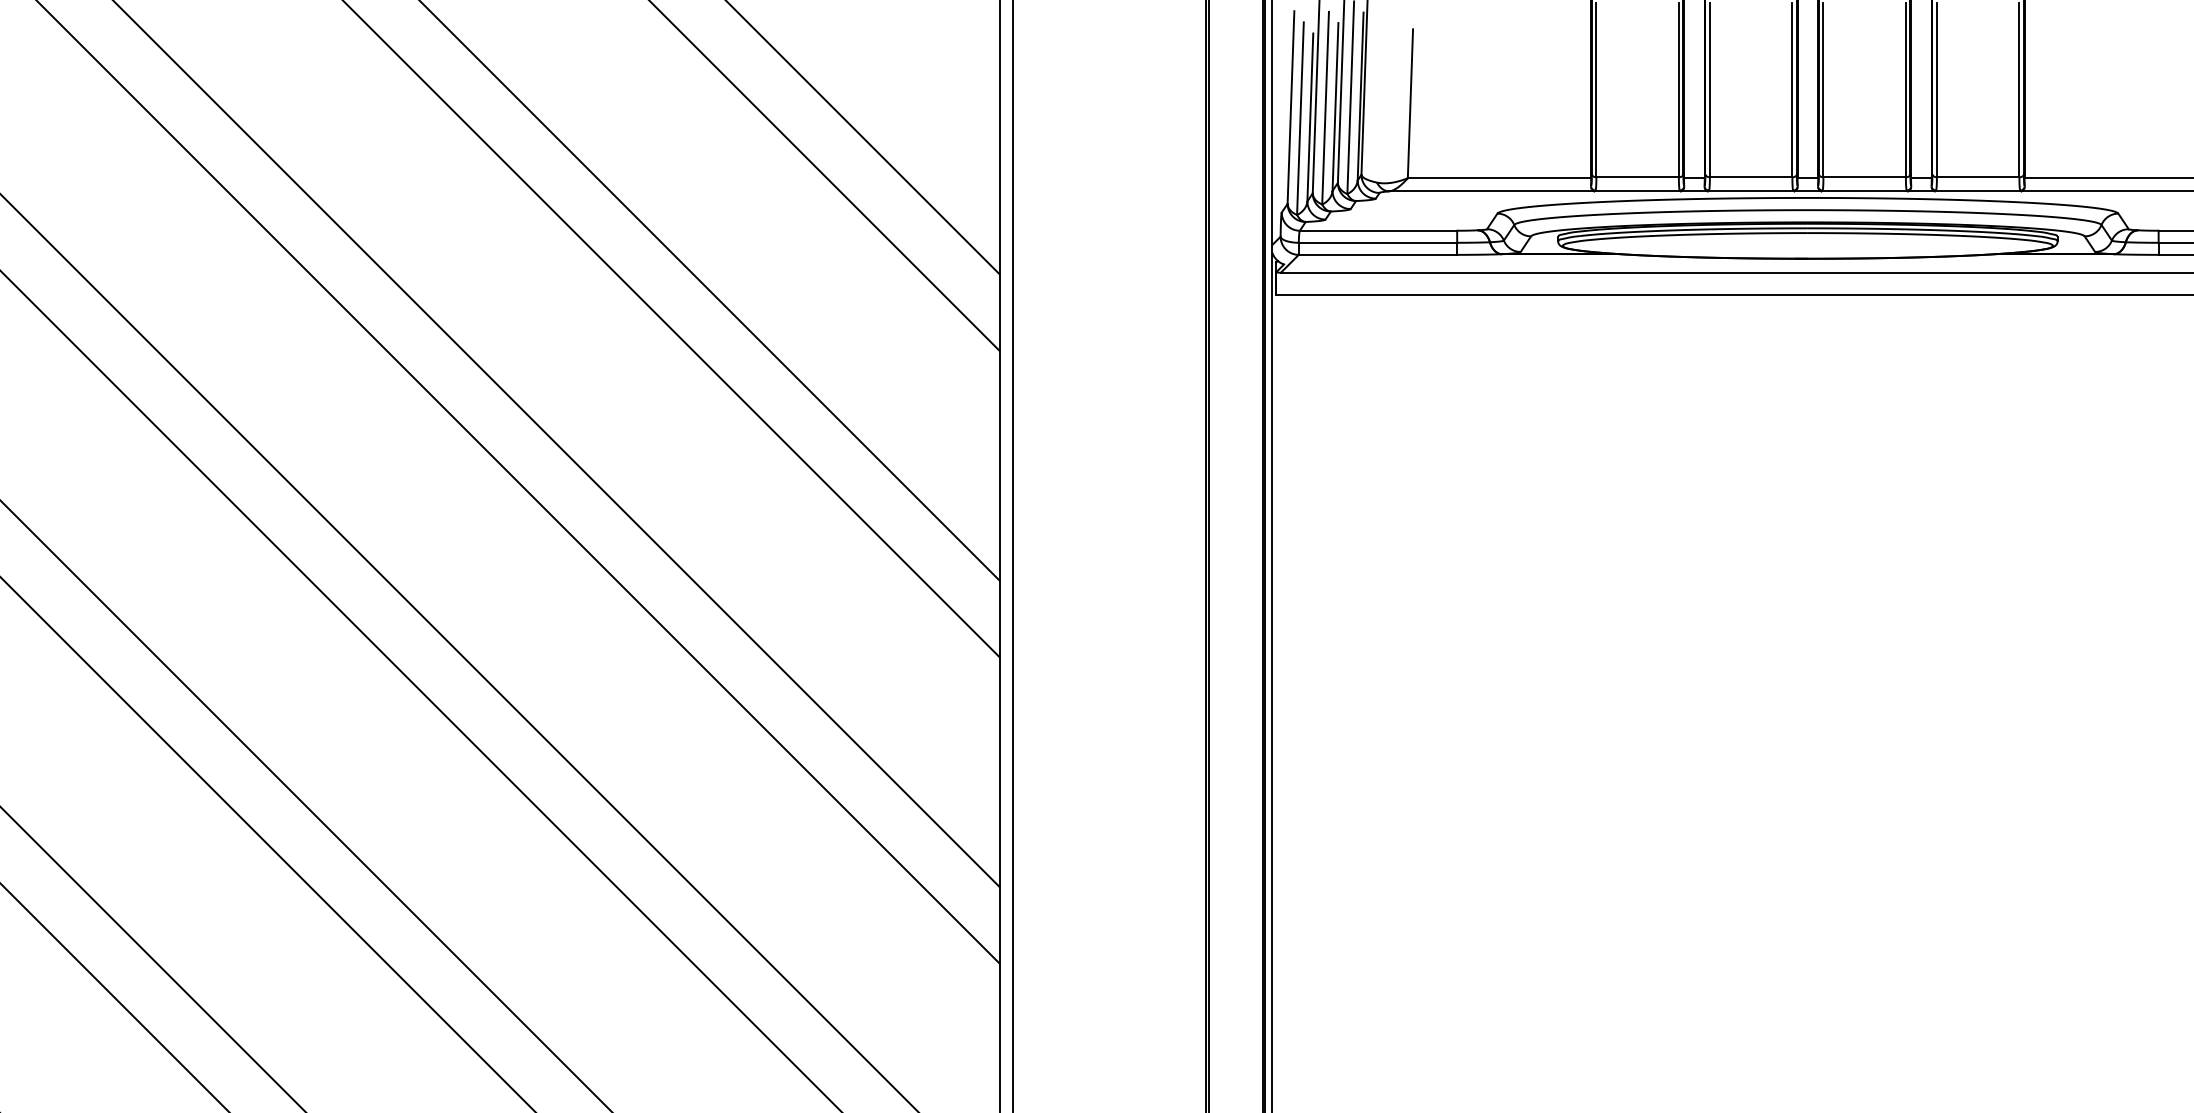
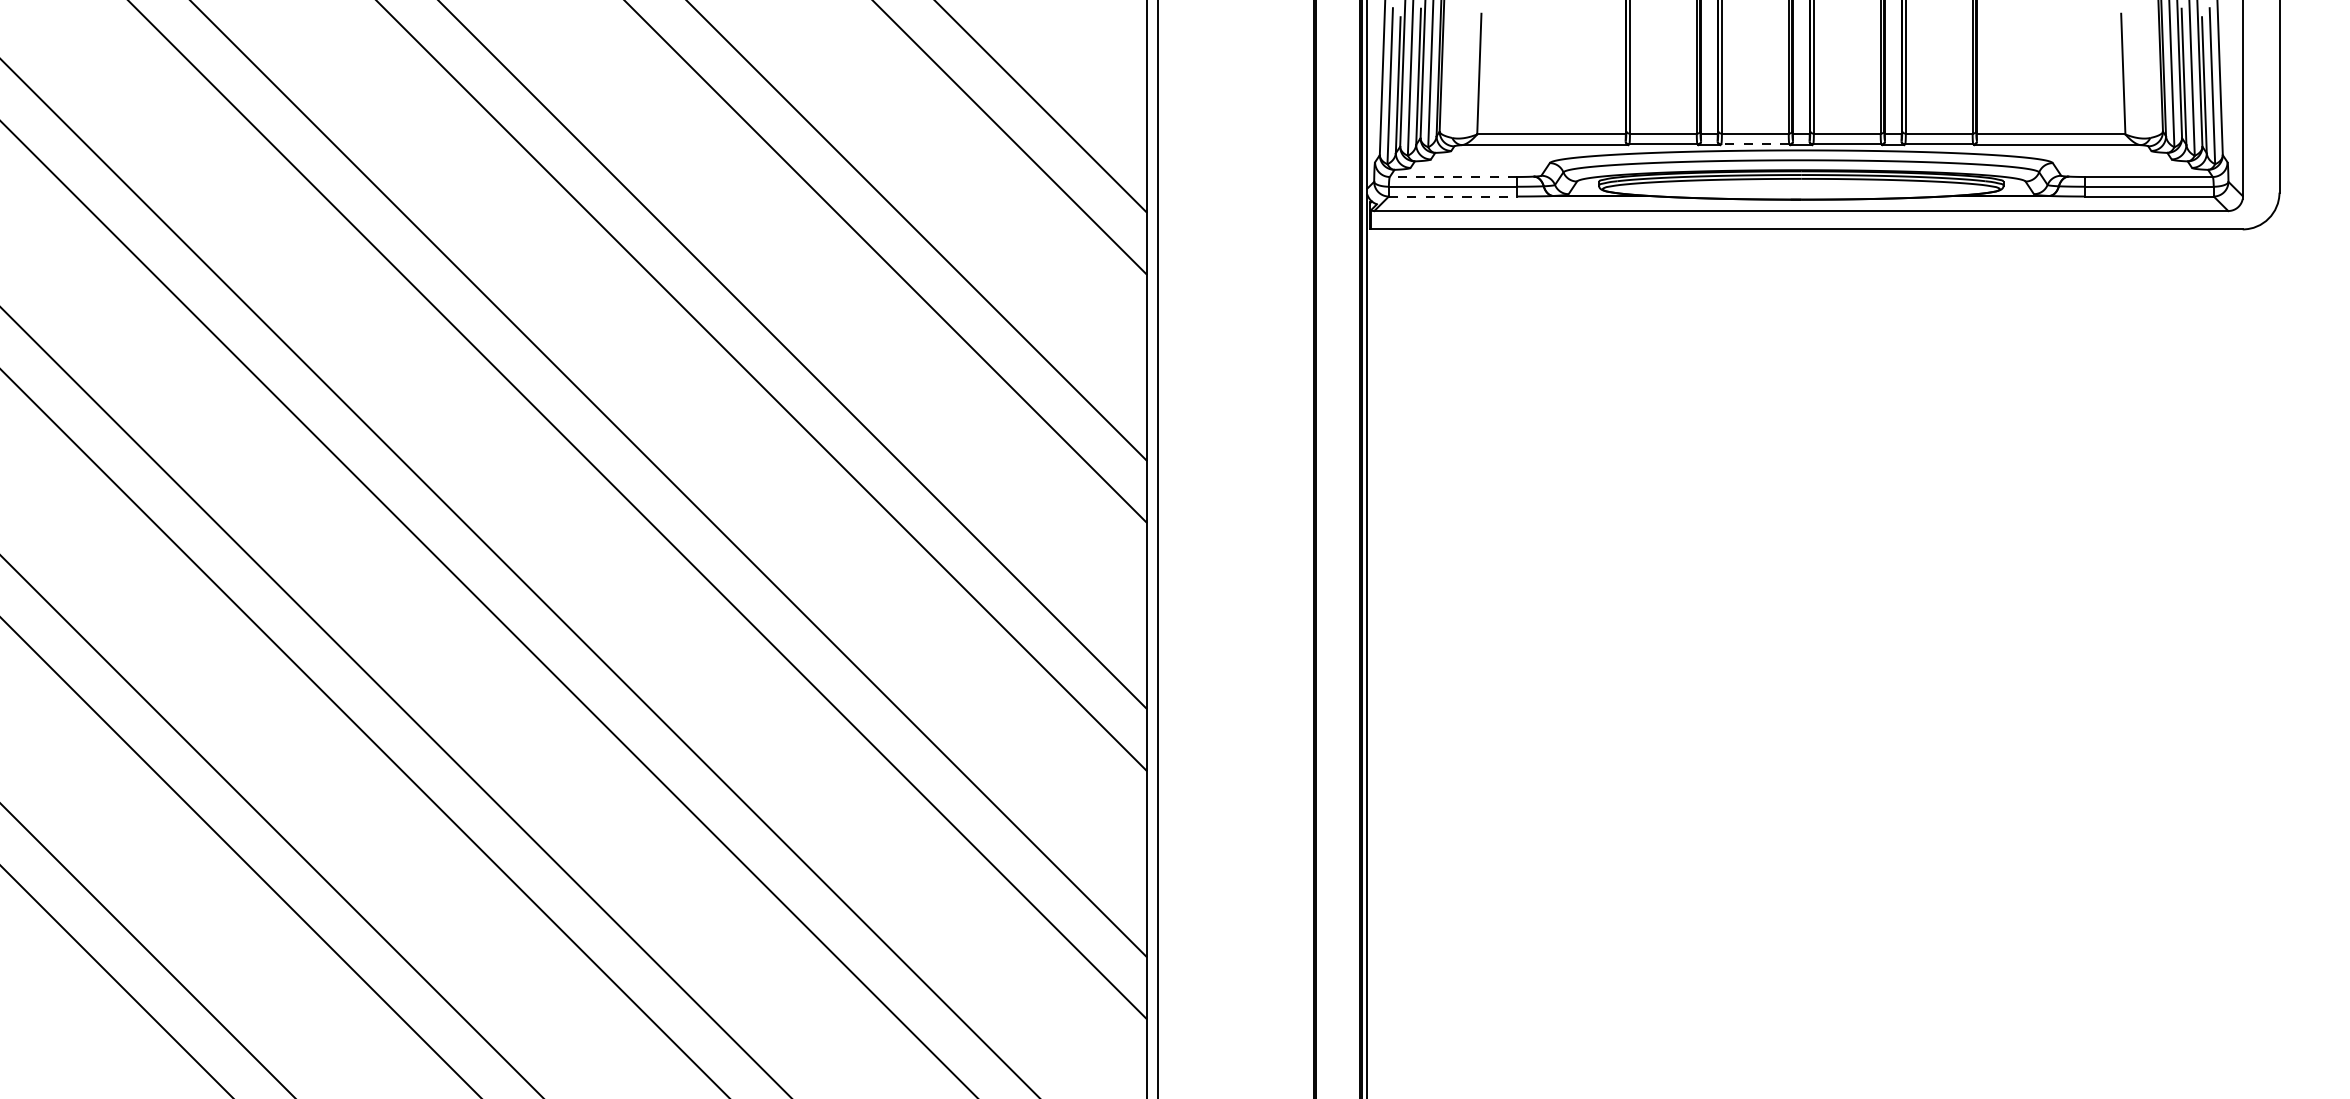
line: (1750, 190) -> (1754, 144), solid -> dashed
line: (1378, 230) -> (1453, 176), solid -> dashed
line: (1378, 254) -> (1453, 196), solid -> dashed

